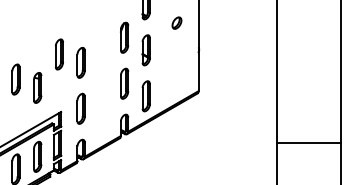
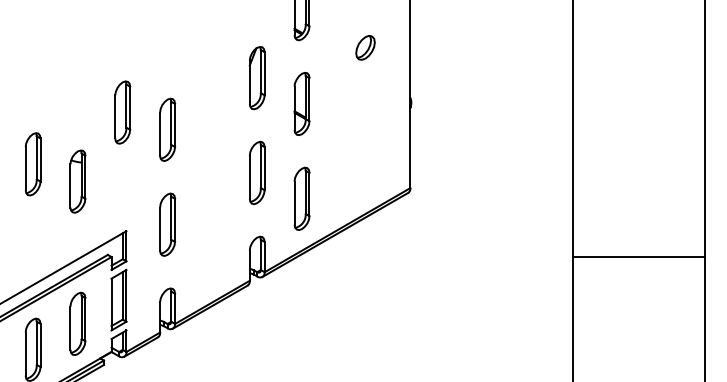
line: (309, 142) -> (639, 257), moved

